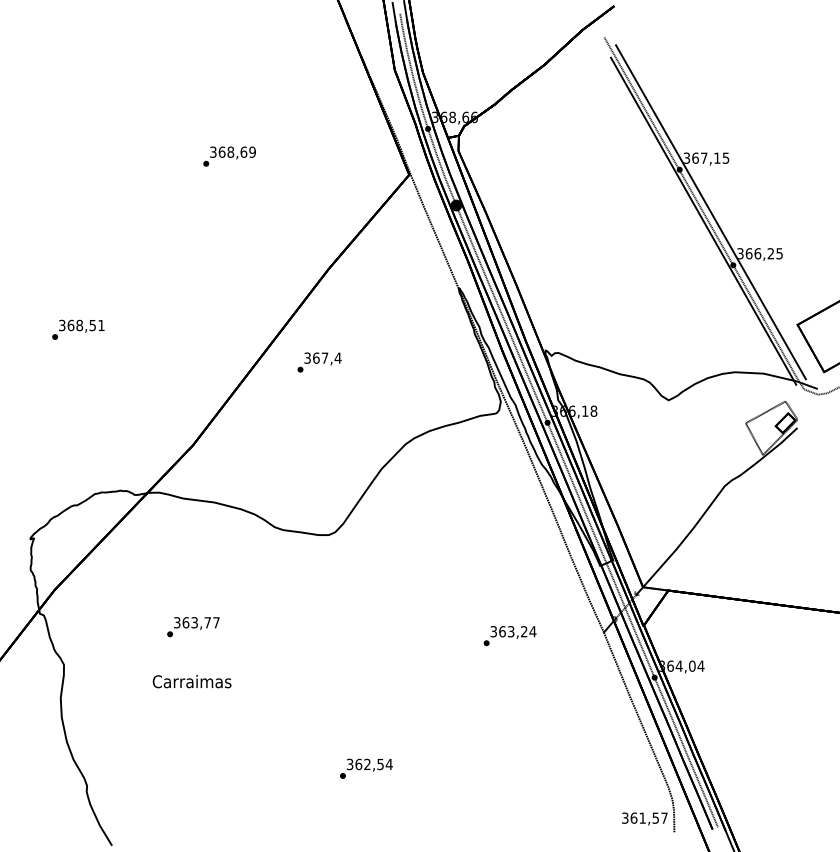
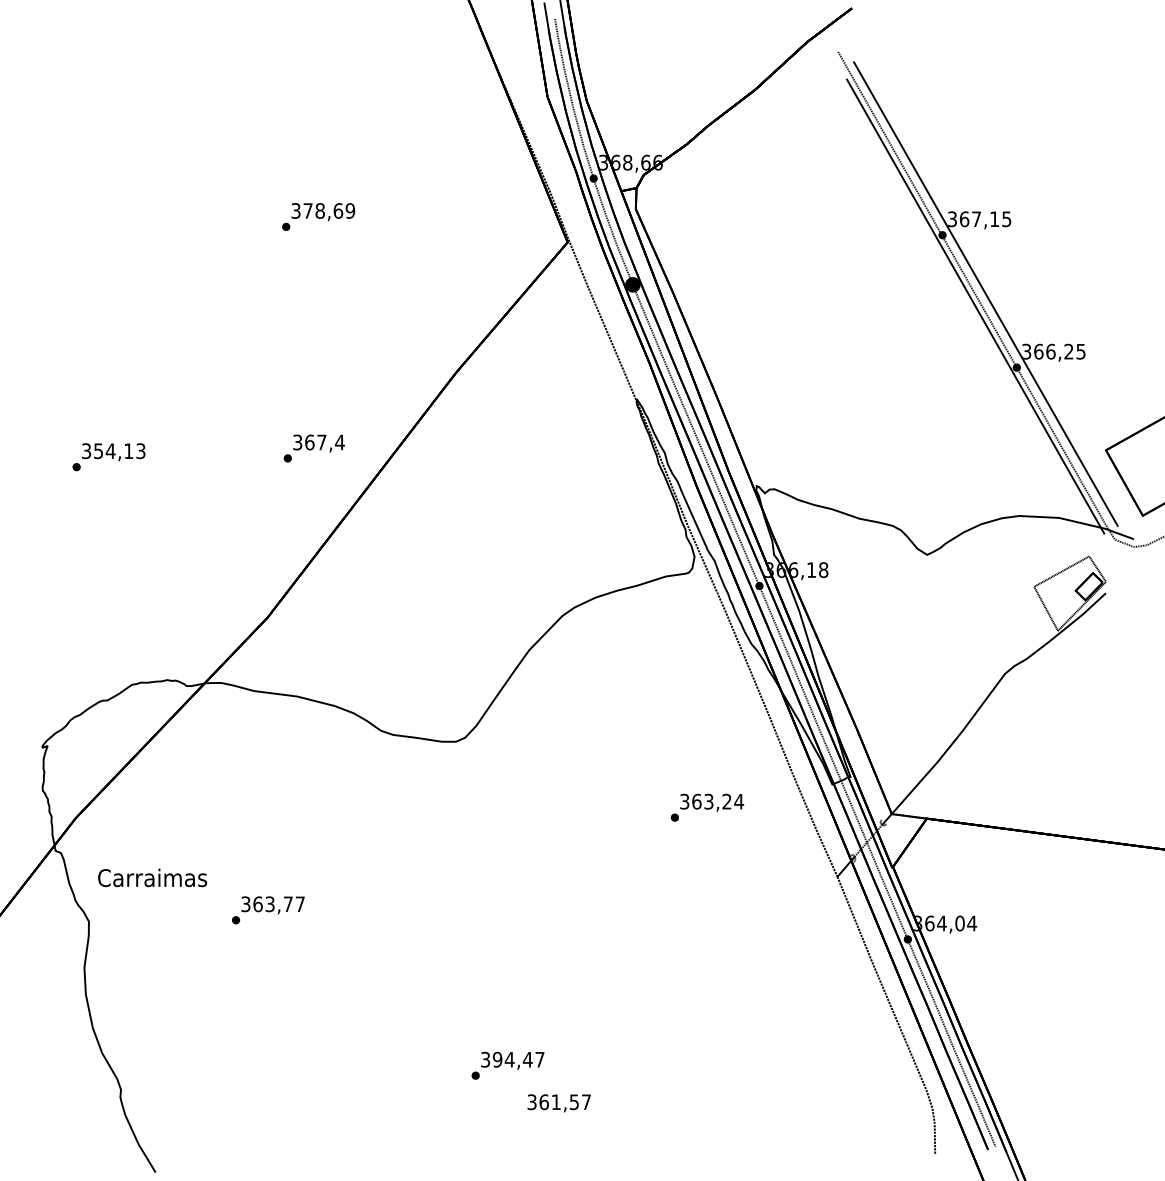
text: (221, 151) -> (307, 210), 368,69 -> 378,69
text: (86, 325) -> (119, 451), 368,51 -> 354,13
text: (319, 362) -> (313, 448), moved
text: (193, 627) -> (268, 910), moved
text: (510, 635) -> (707, 807), moved
text: (192, 681) -> (152, 877), moved
text: (373, 764) -> (518, 1059), 362,54 -> 394,47
text: (644, 819) -> (558, 1103), moved

